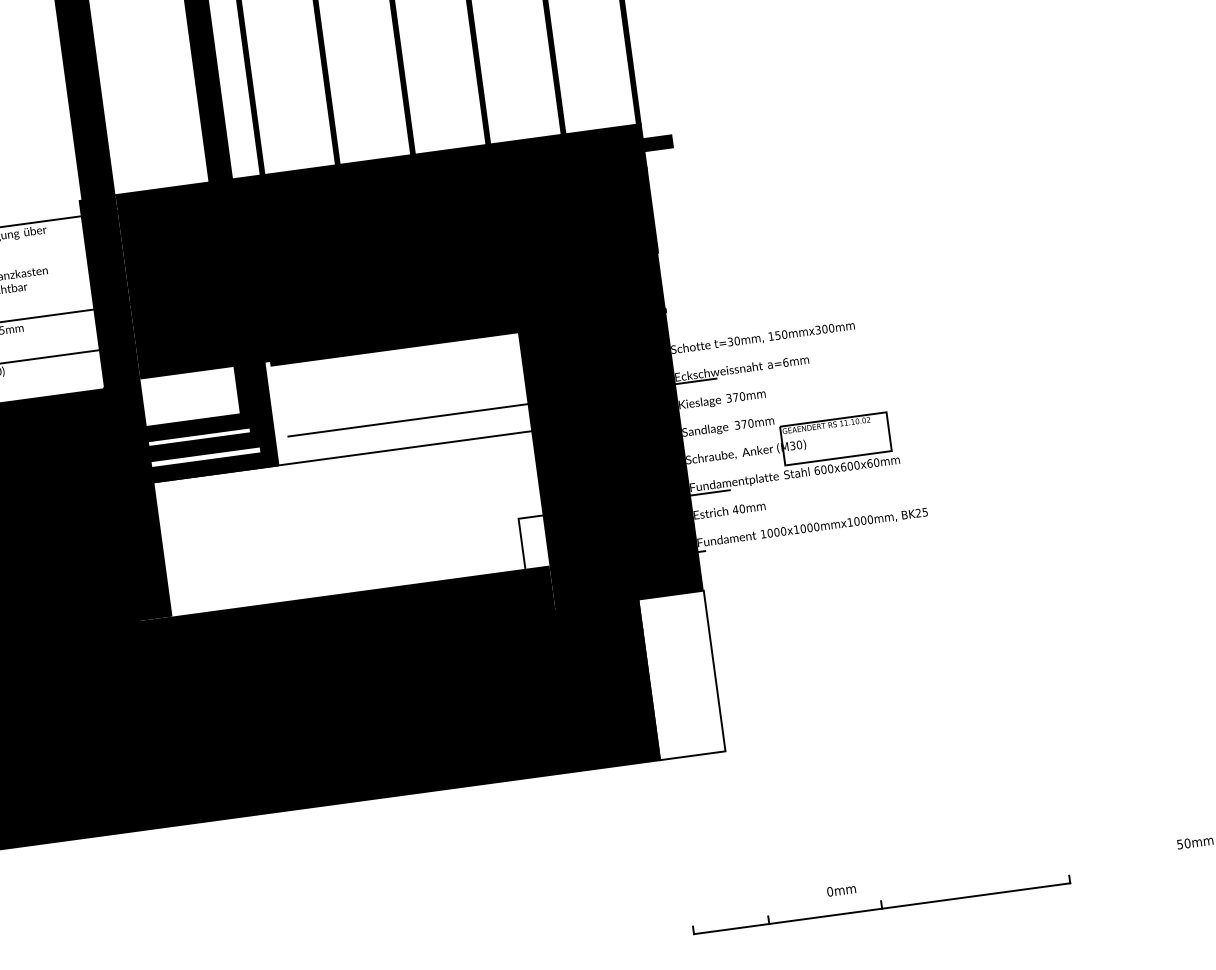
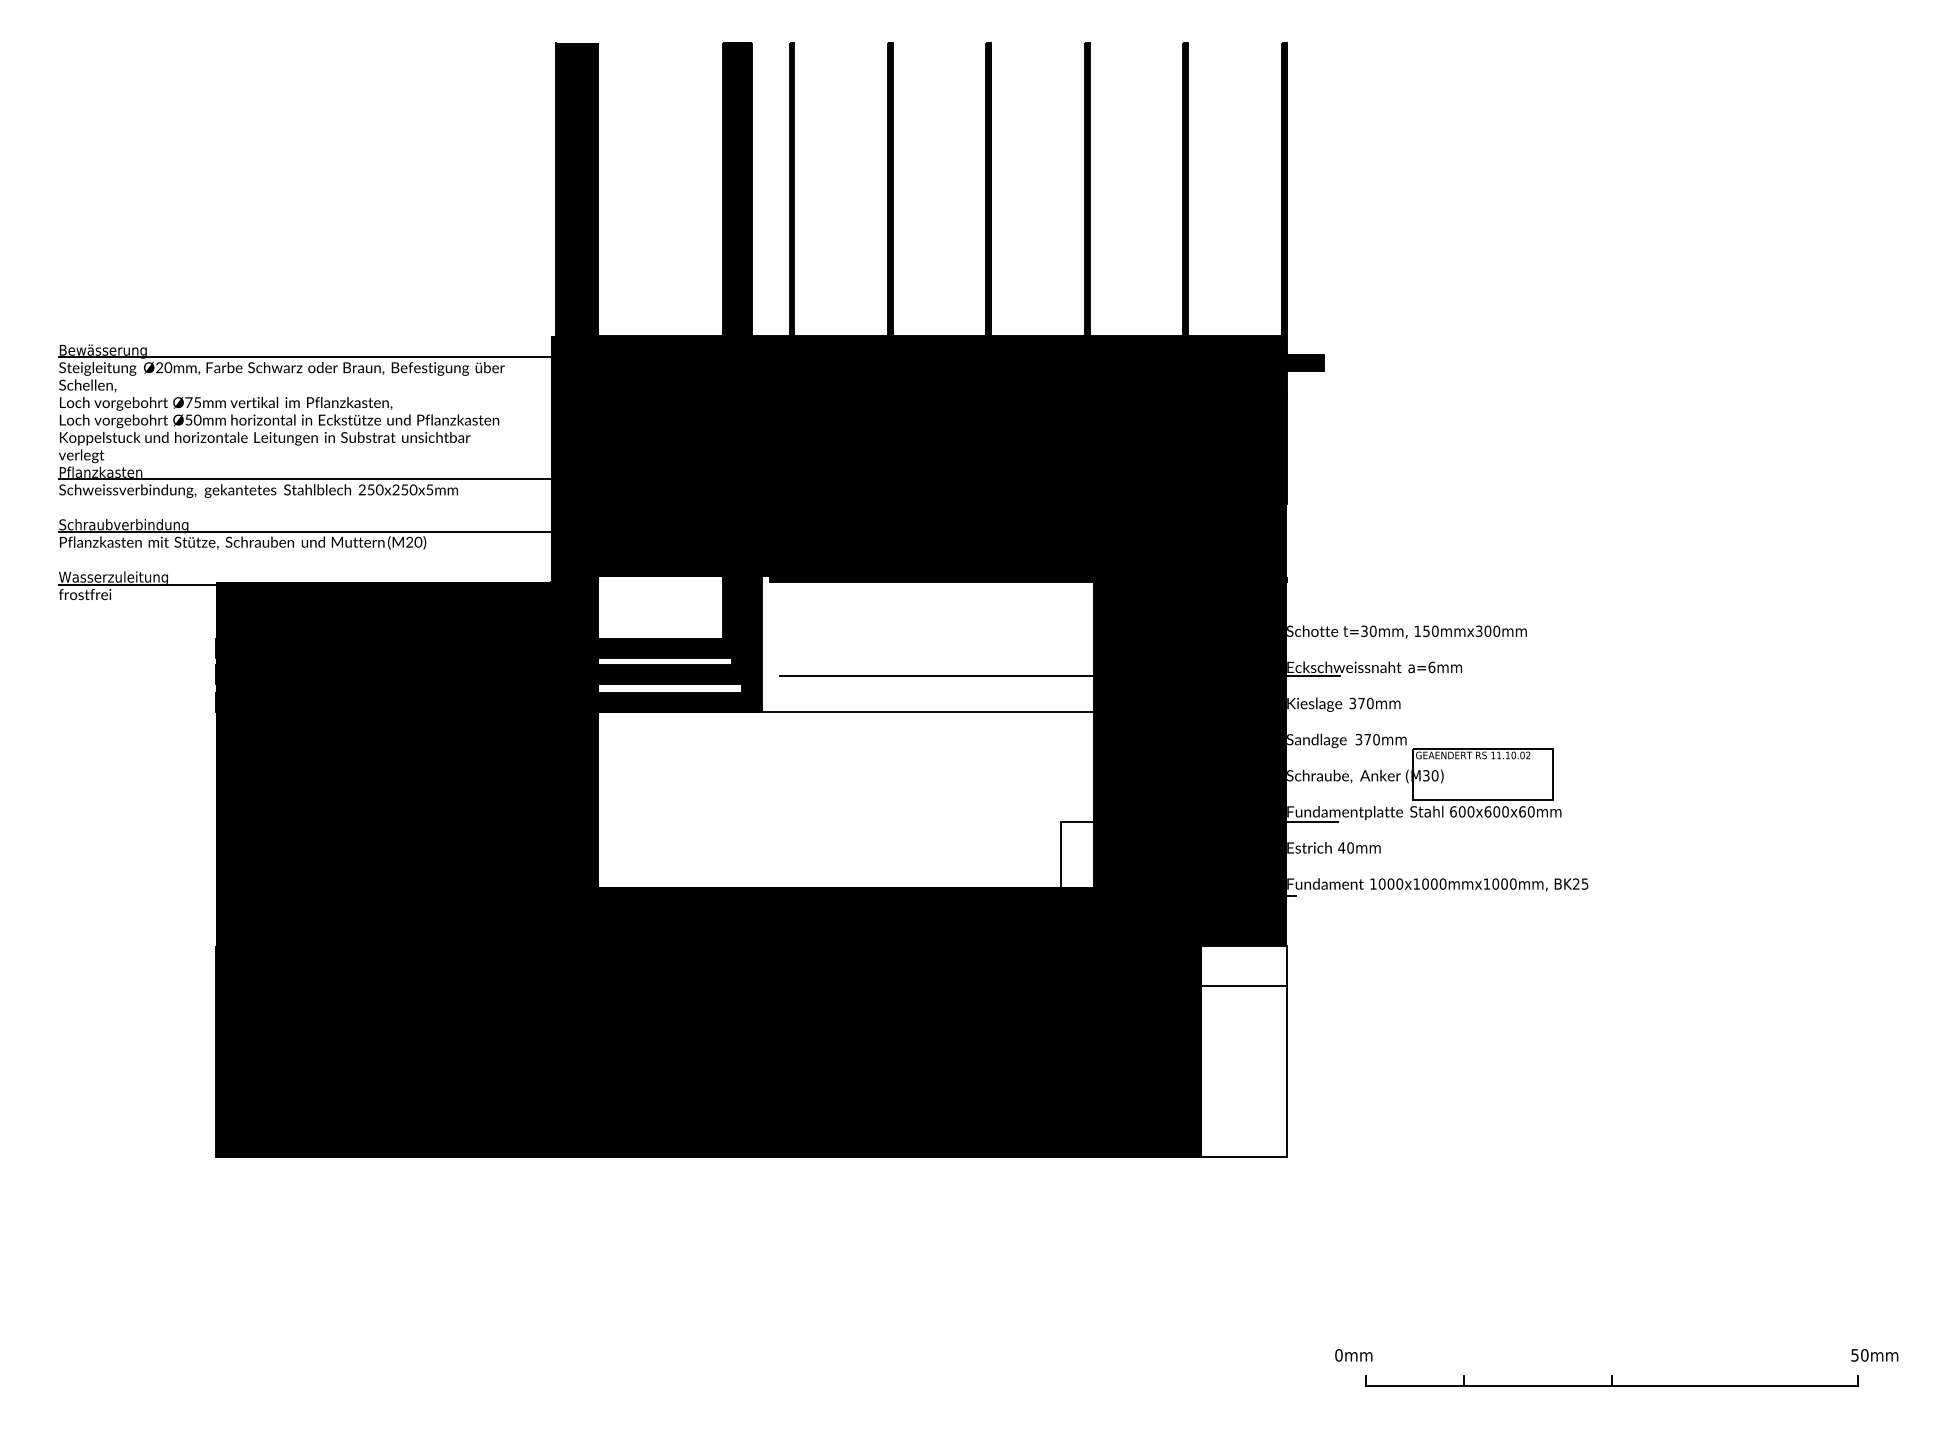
line: (674, 625) -> (1243, 985), added
text: (841, 890) -> (1353, 1355), moved
part: (881, 904) -> (1611, 1380), moved

